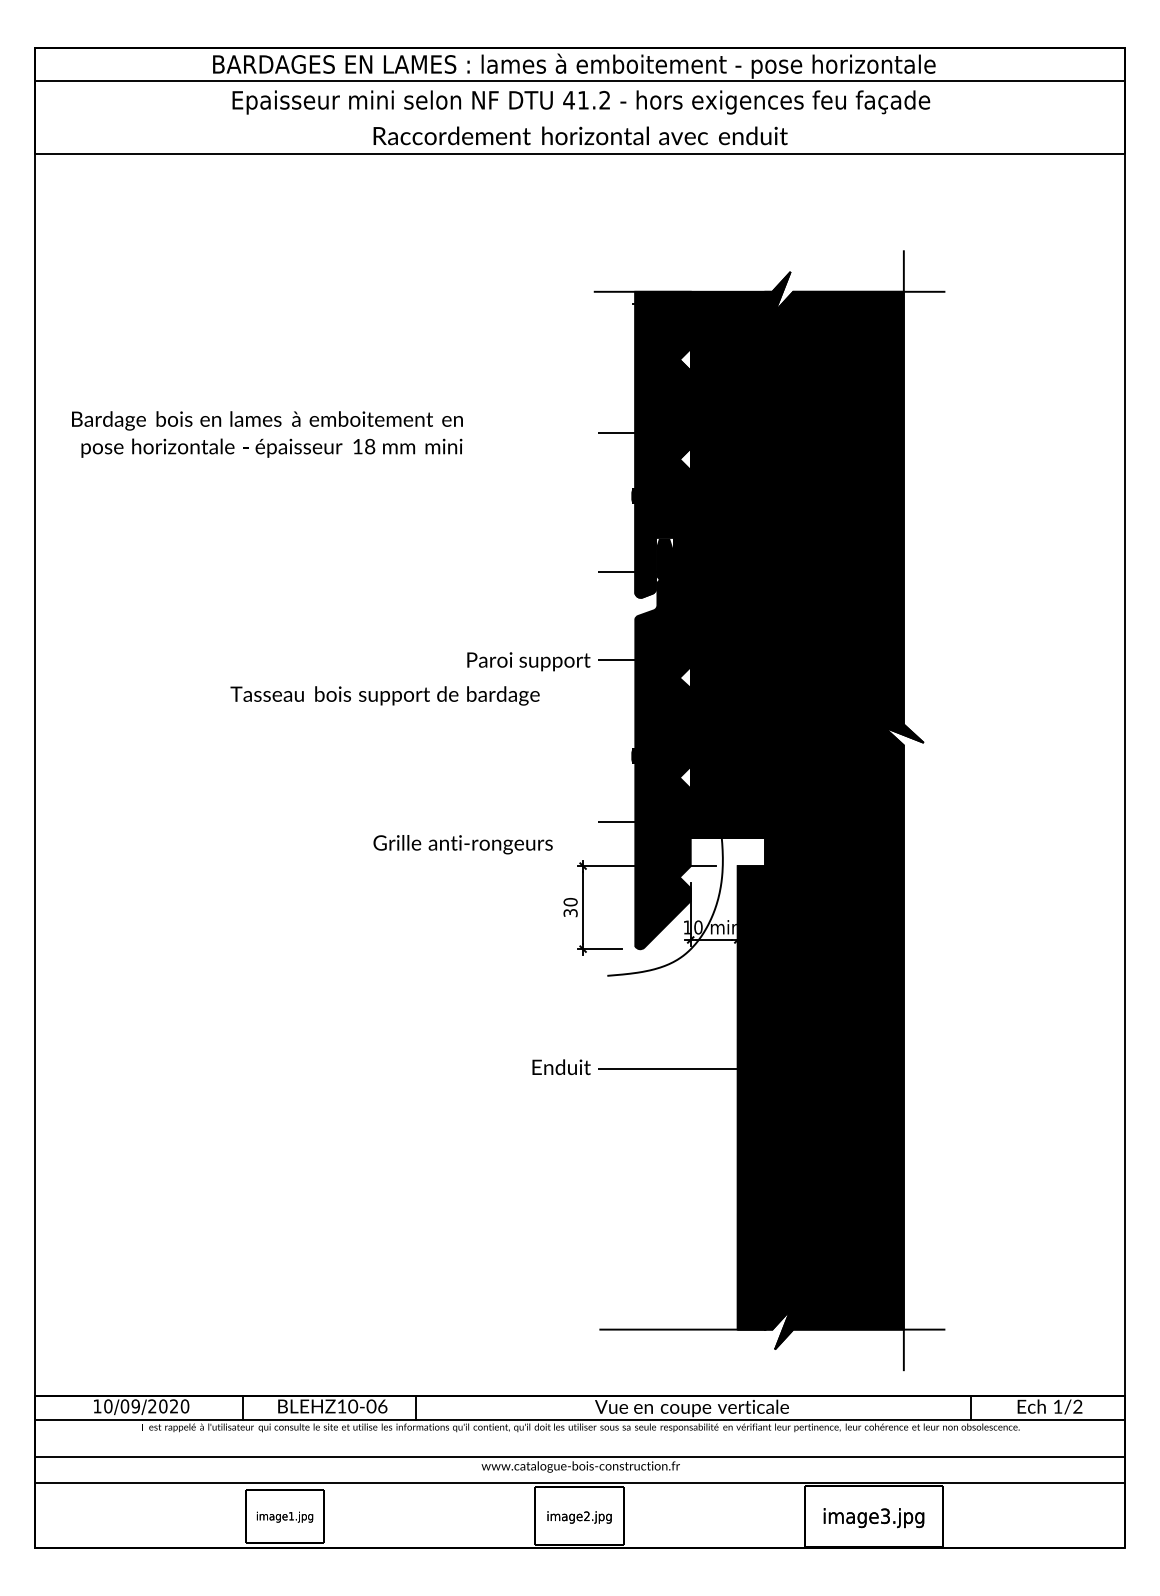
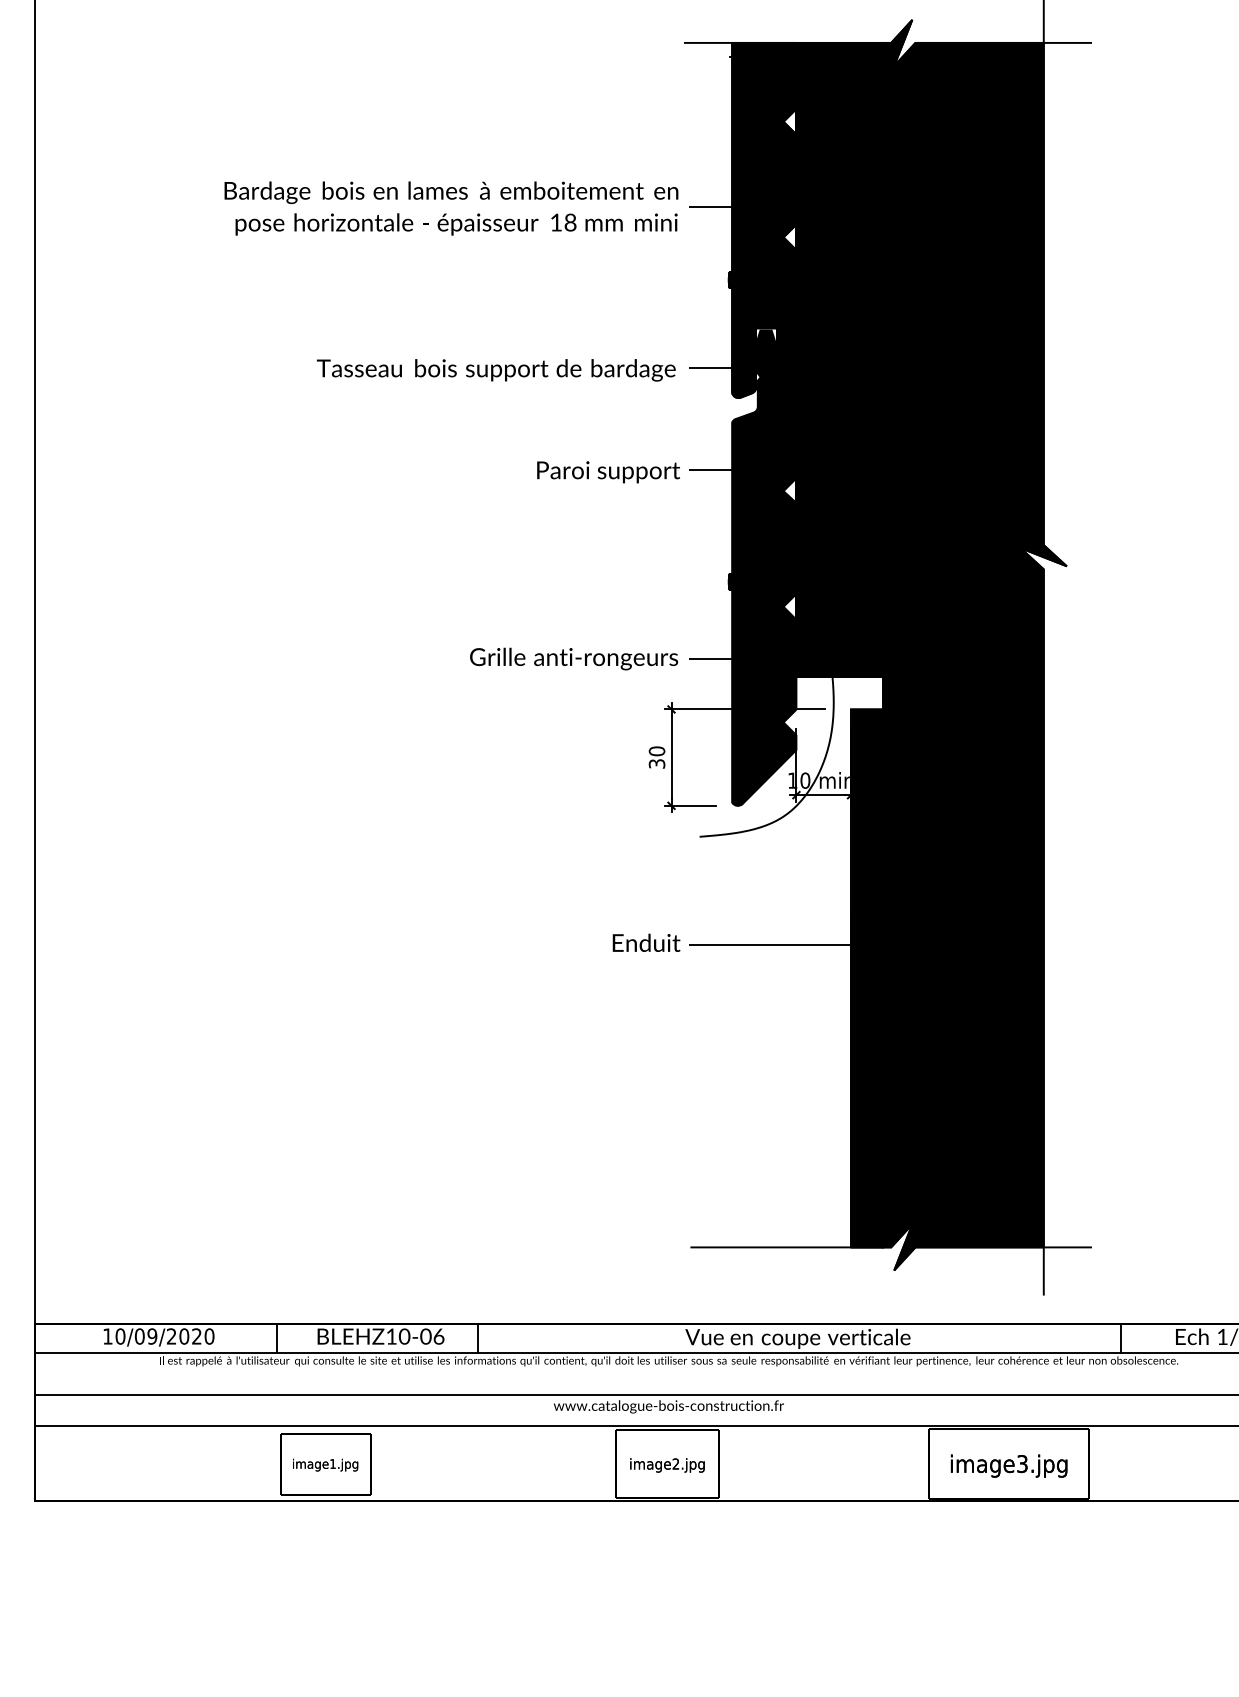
text: (267, 434) -> (451, 208), moved
text: (384, 695) -> (495, 369), moved
text: (462, 844) -> (573, 658), moved

